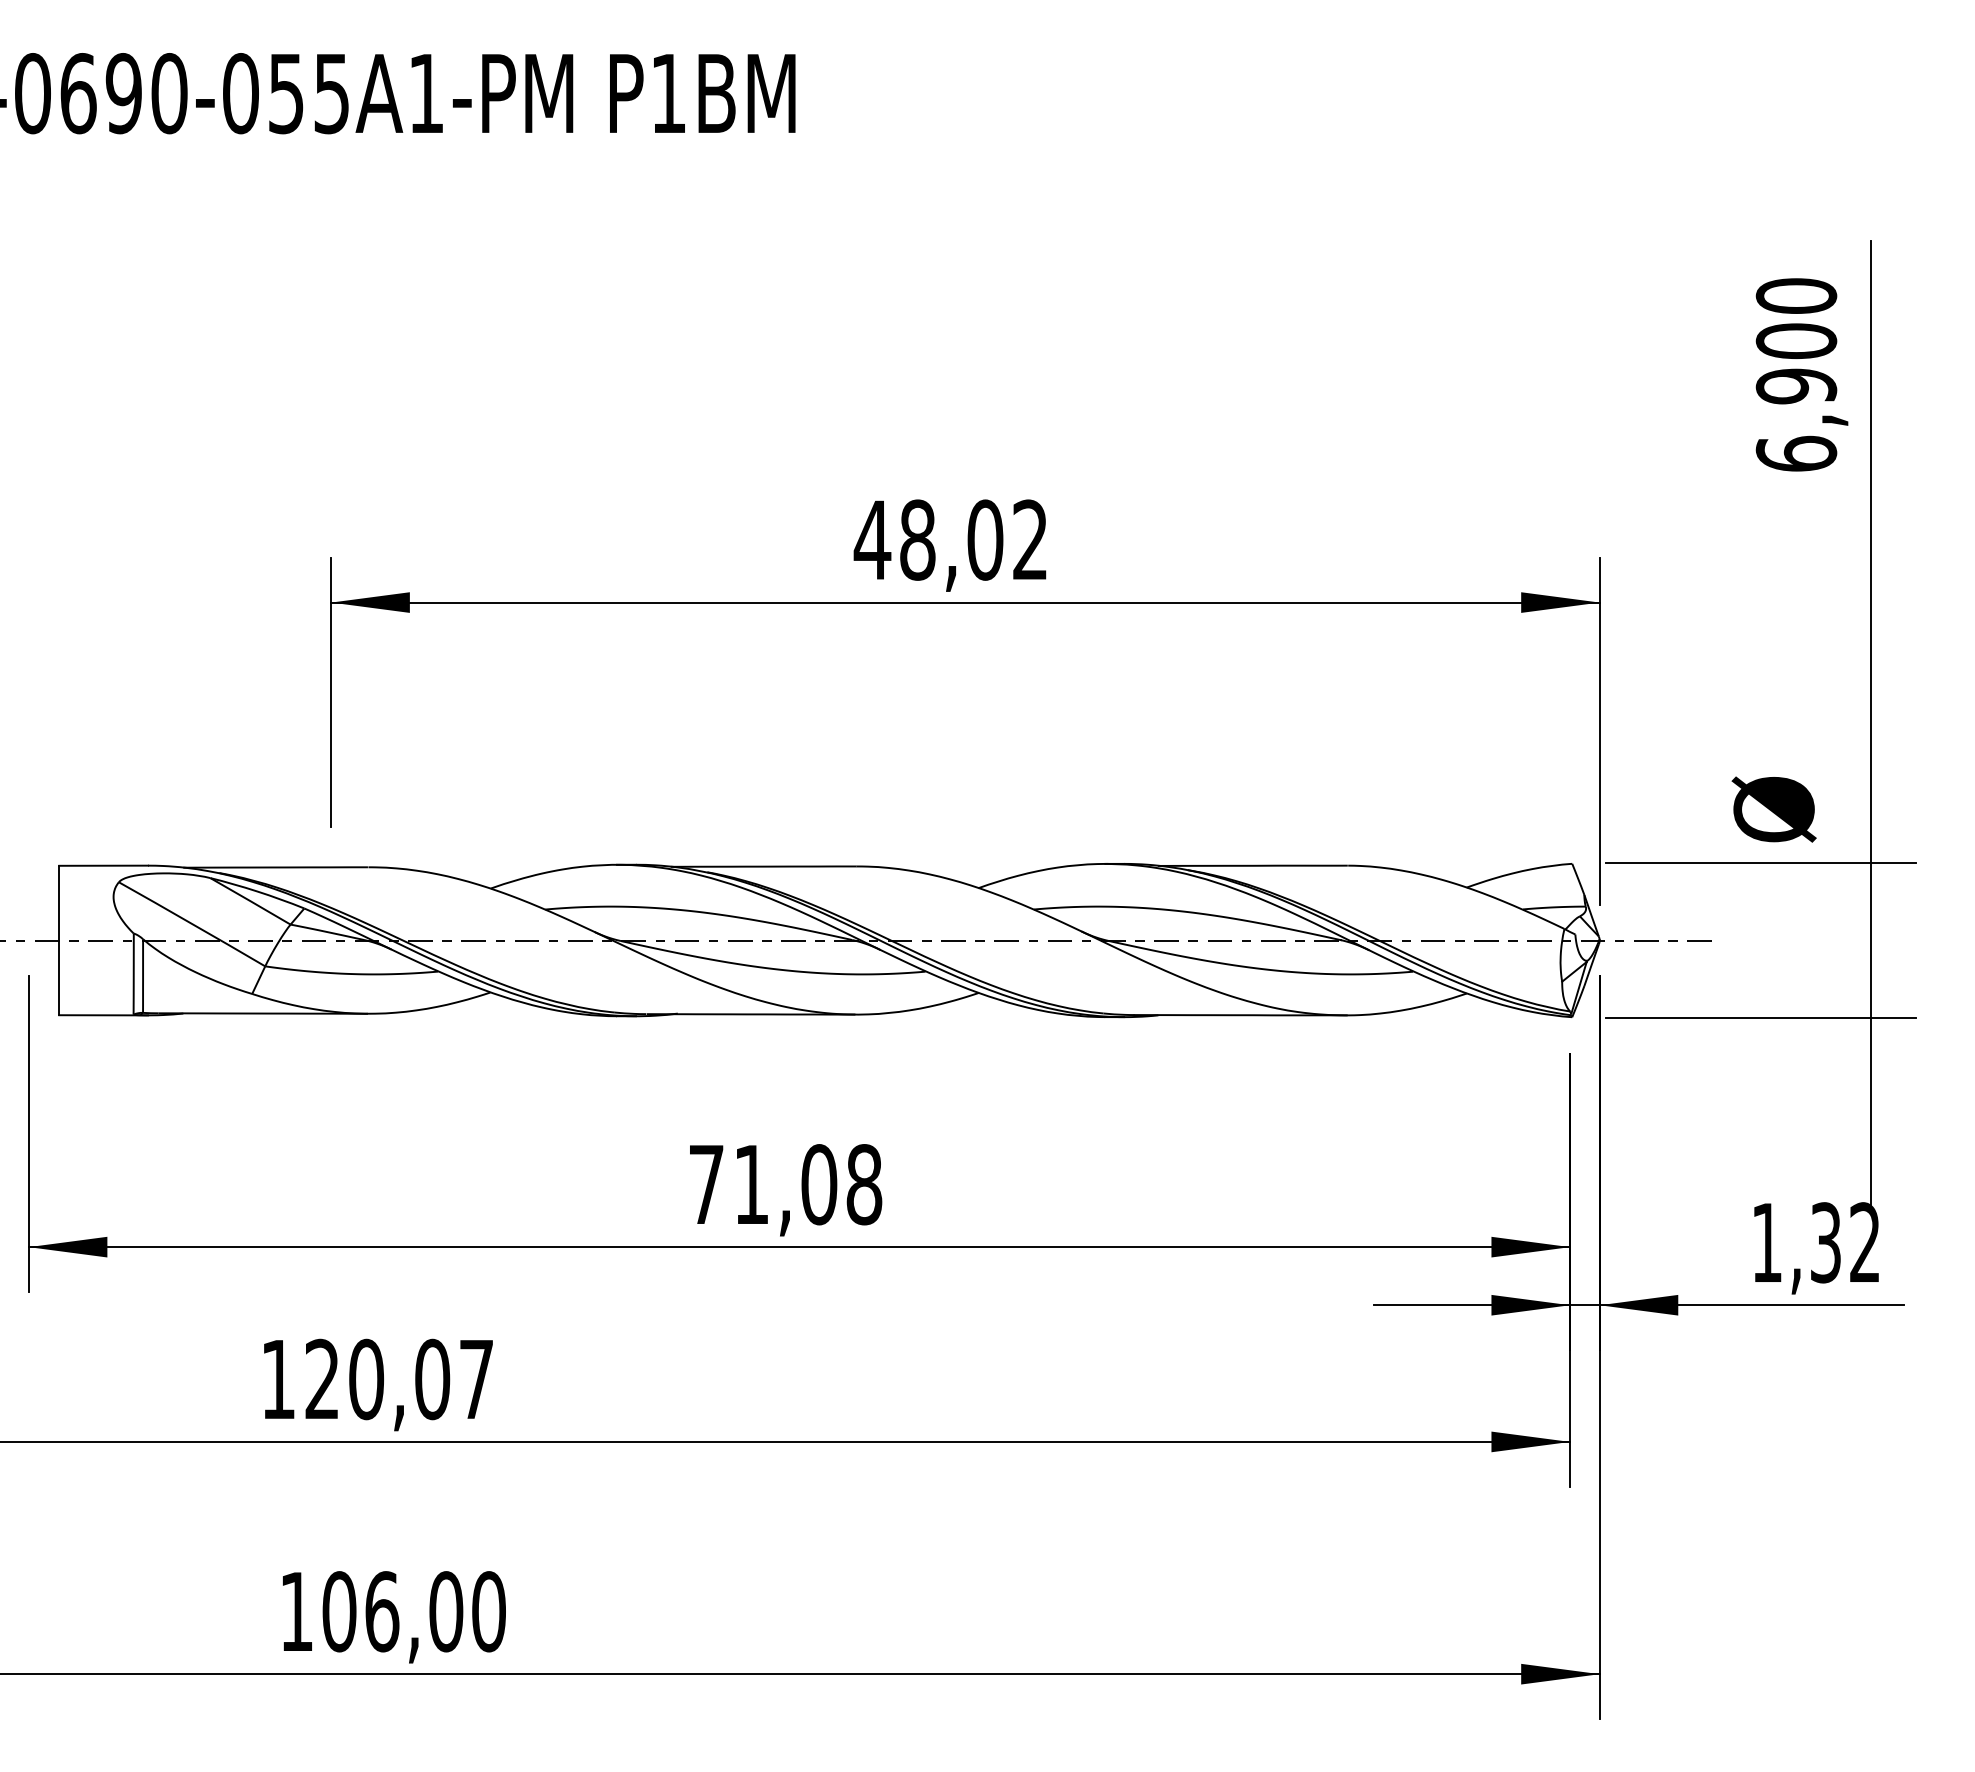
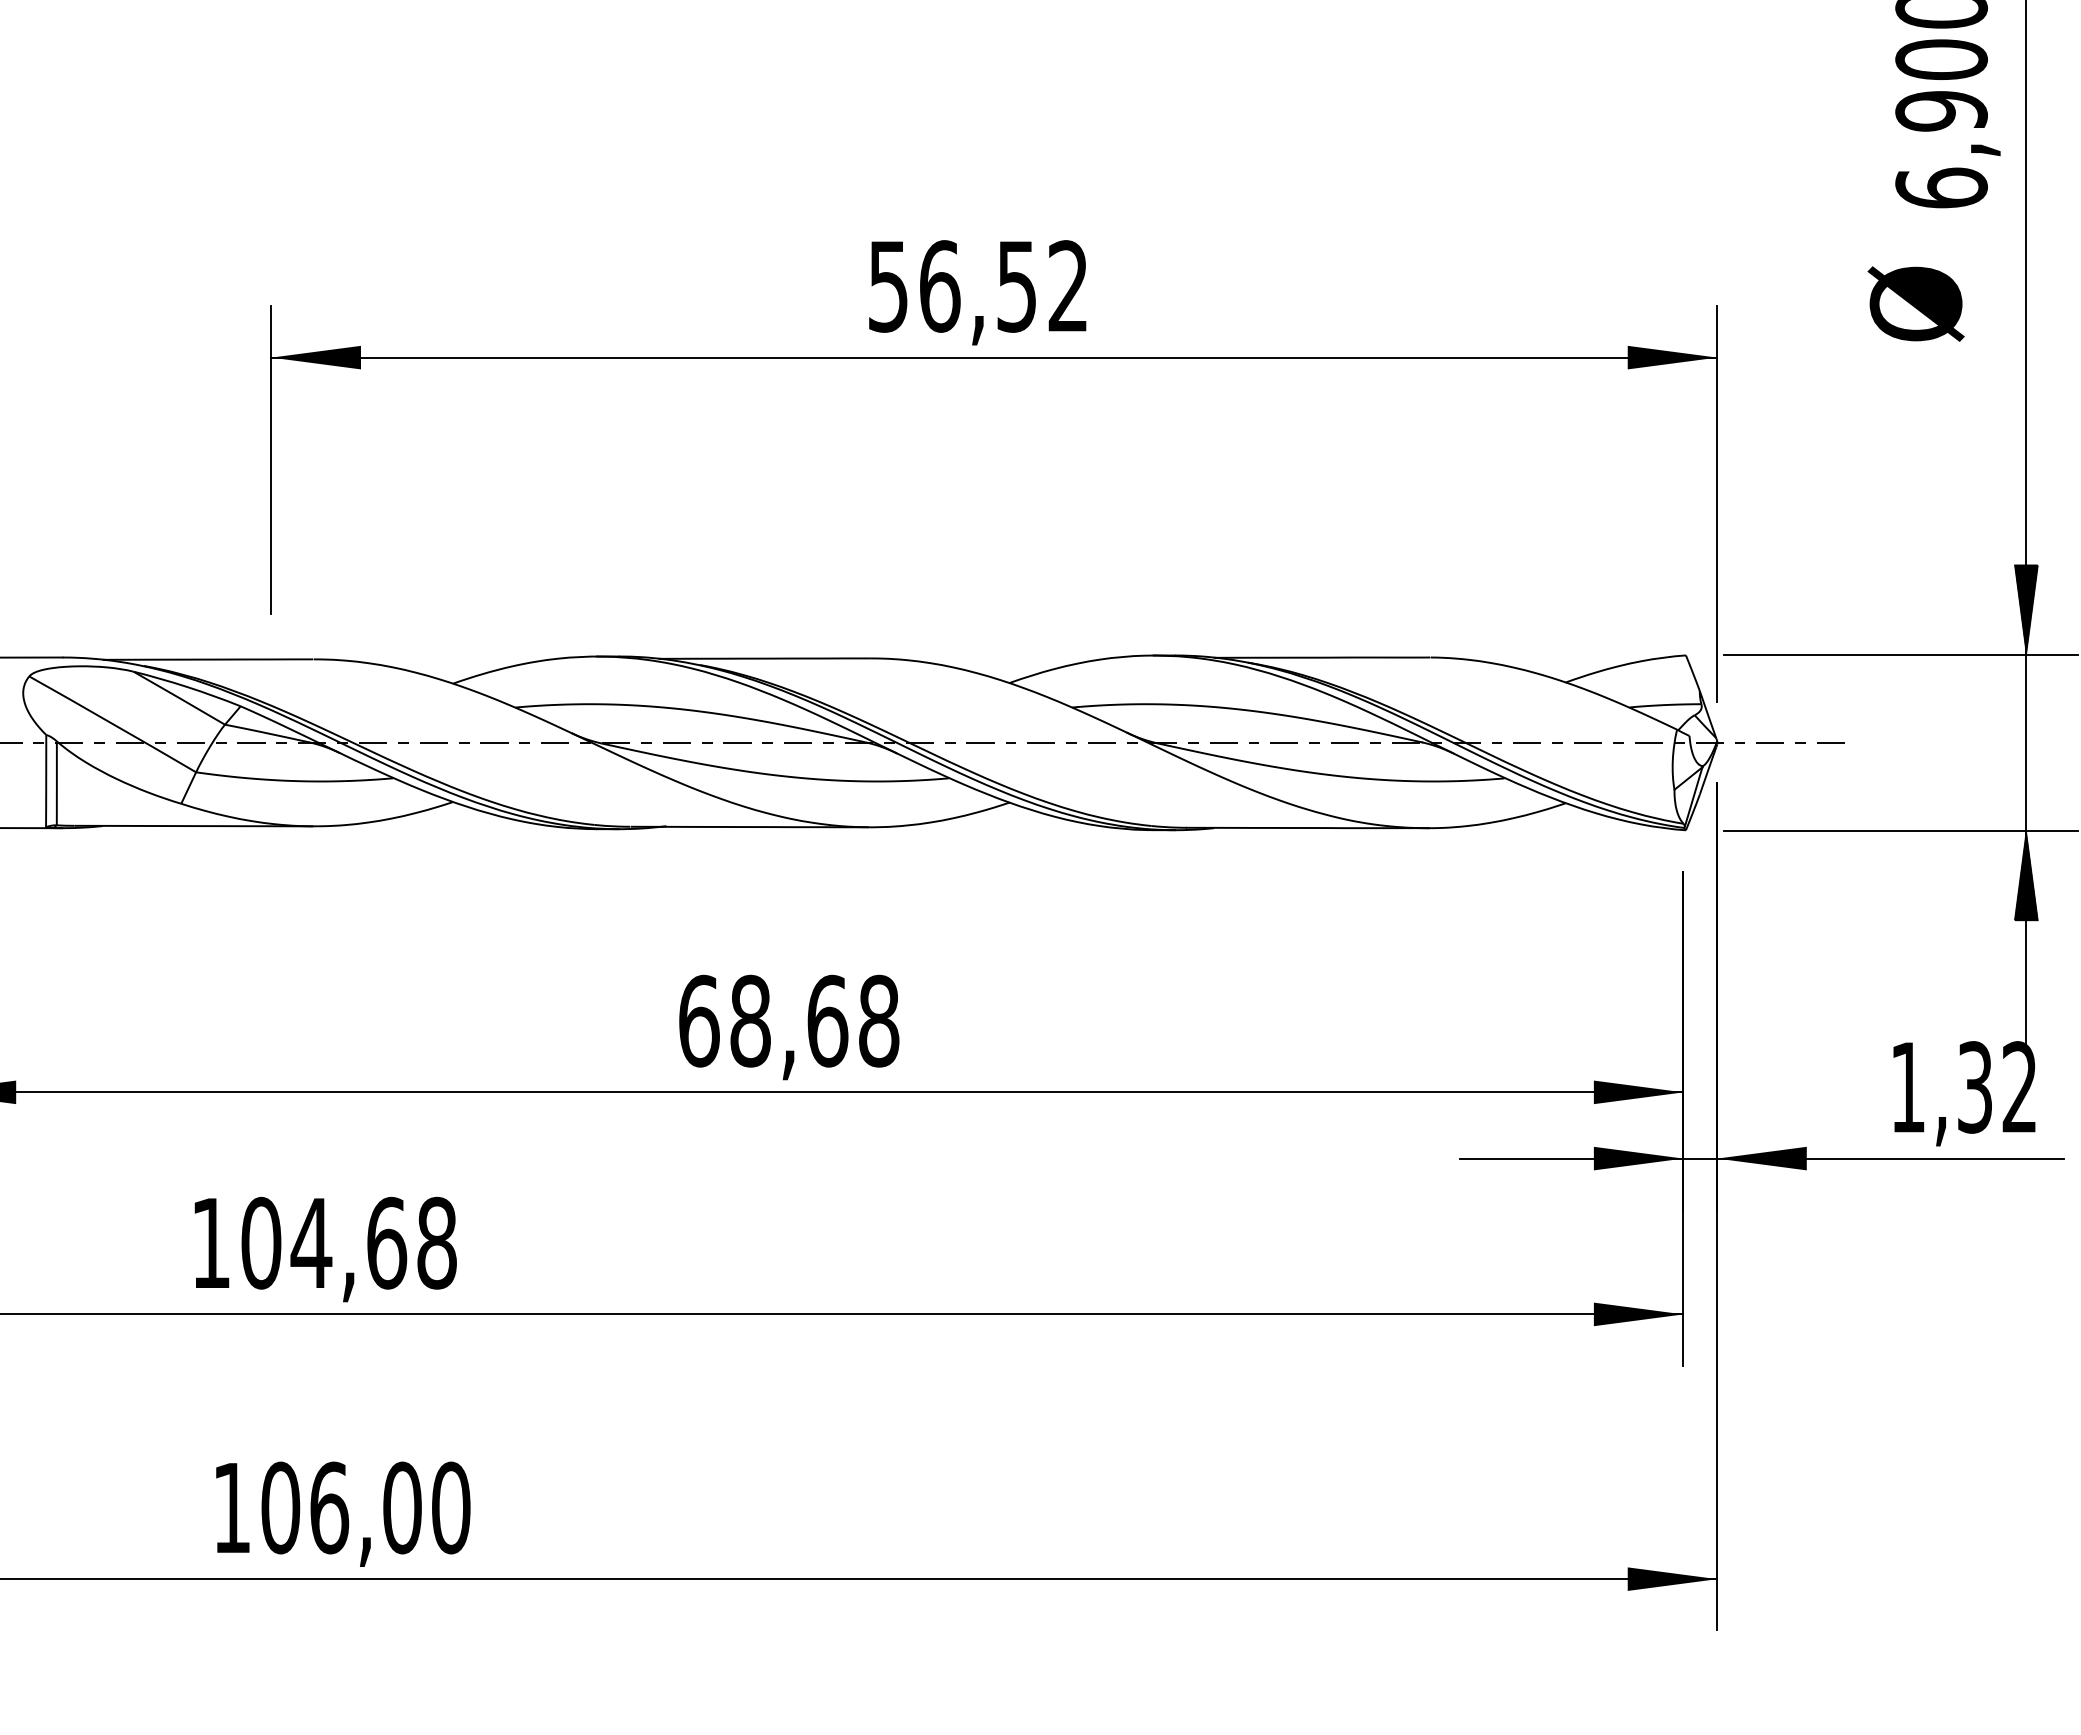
text: (928, 539) -> (952, 285), 48,02 -> 56,52
text: (1773, 809) -> (1915, 303), moved
hatch: (1870, 823) -> (2025, 609), added
hatch: (1870, 1057) -> (2025, 876), added
text: (763, 1184) -> (764, 1020), 71,08 -> 68,68
text: (399, 1379) -> (349, 1243), 120,07 -> 104,68

